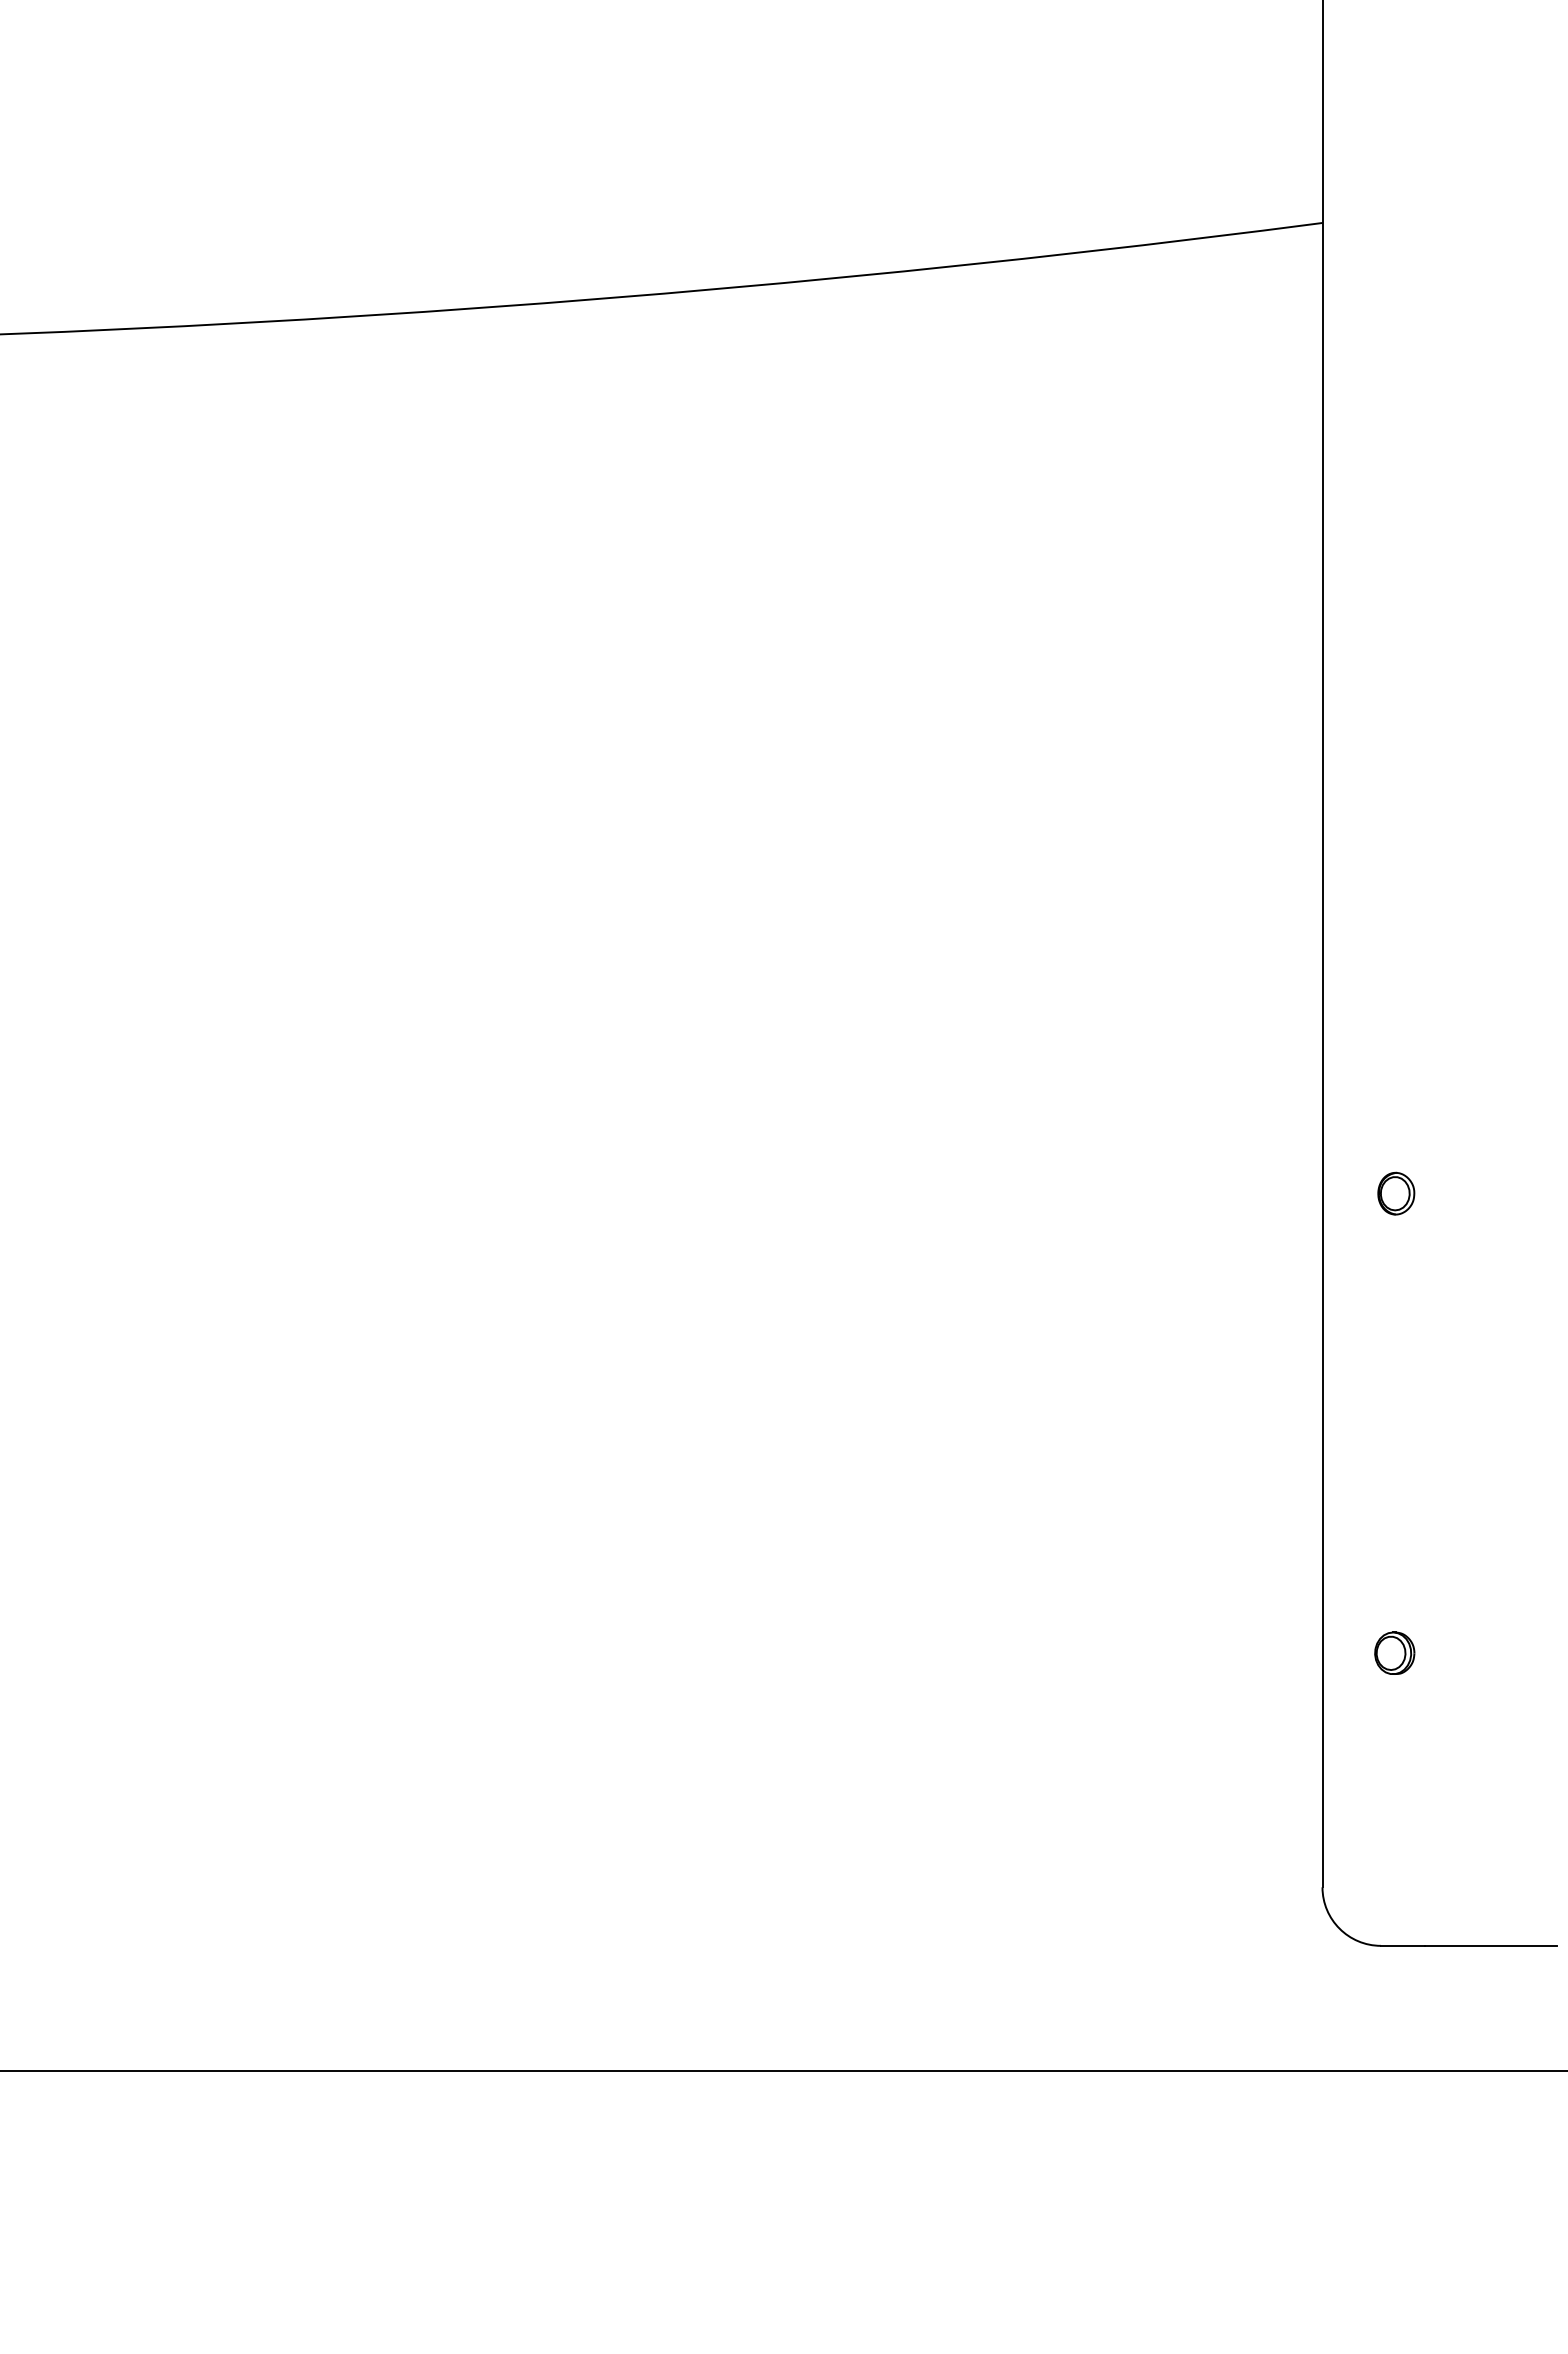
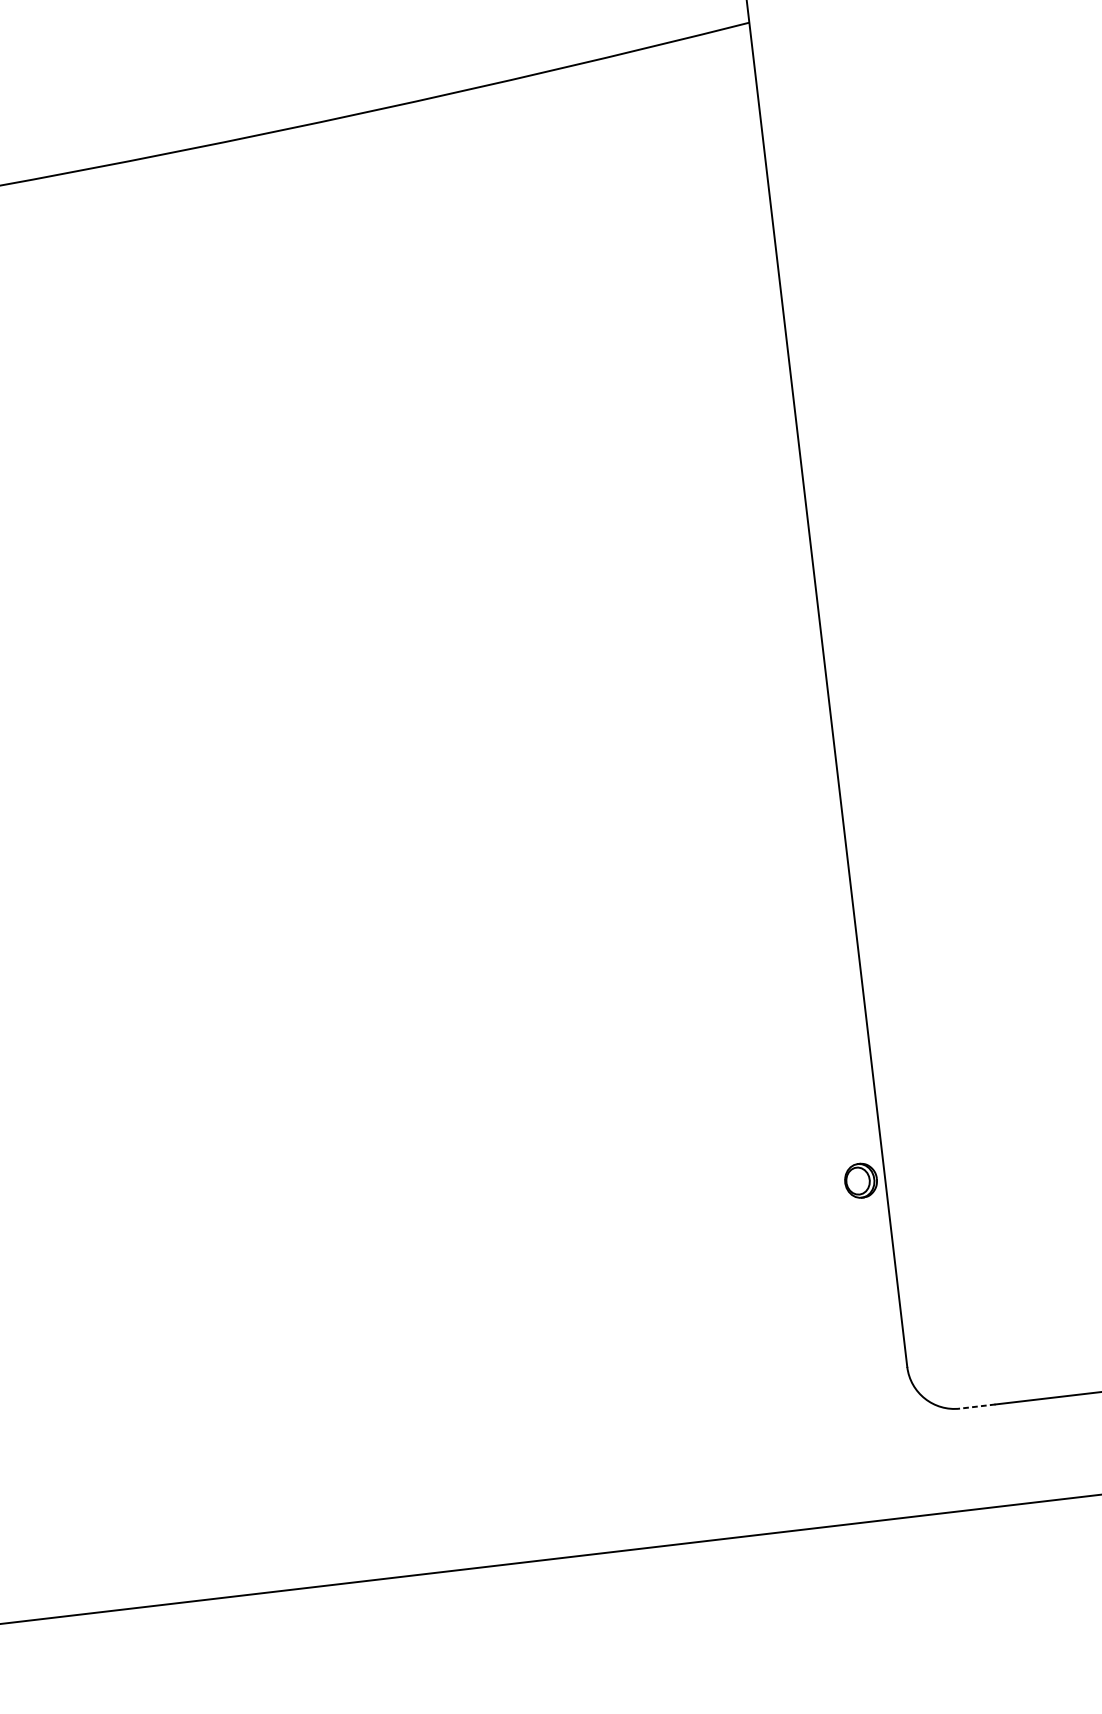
part: (1396, 1193) -> (901, 799), removed
part: (1394, 1652) -> (860, 1180), moved
line: (1402, 1945) -> (977, 1406), solid -> dashed

